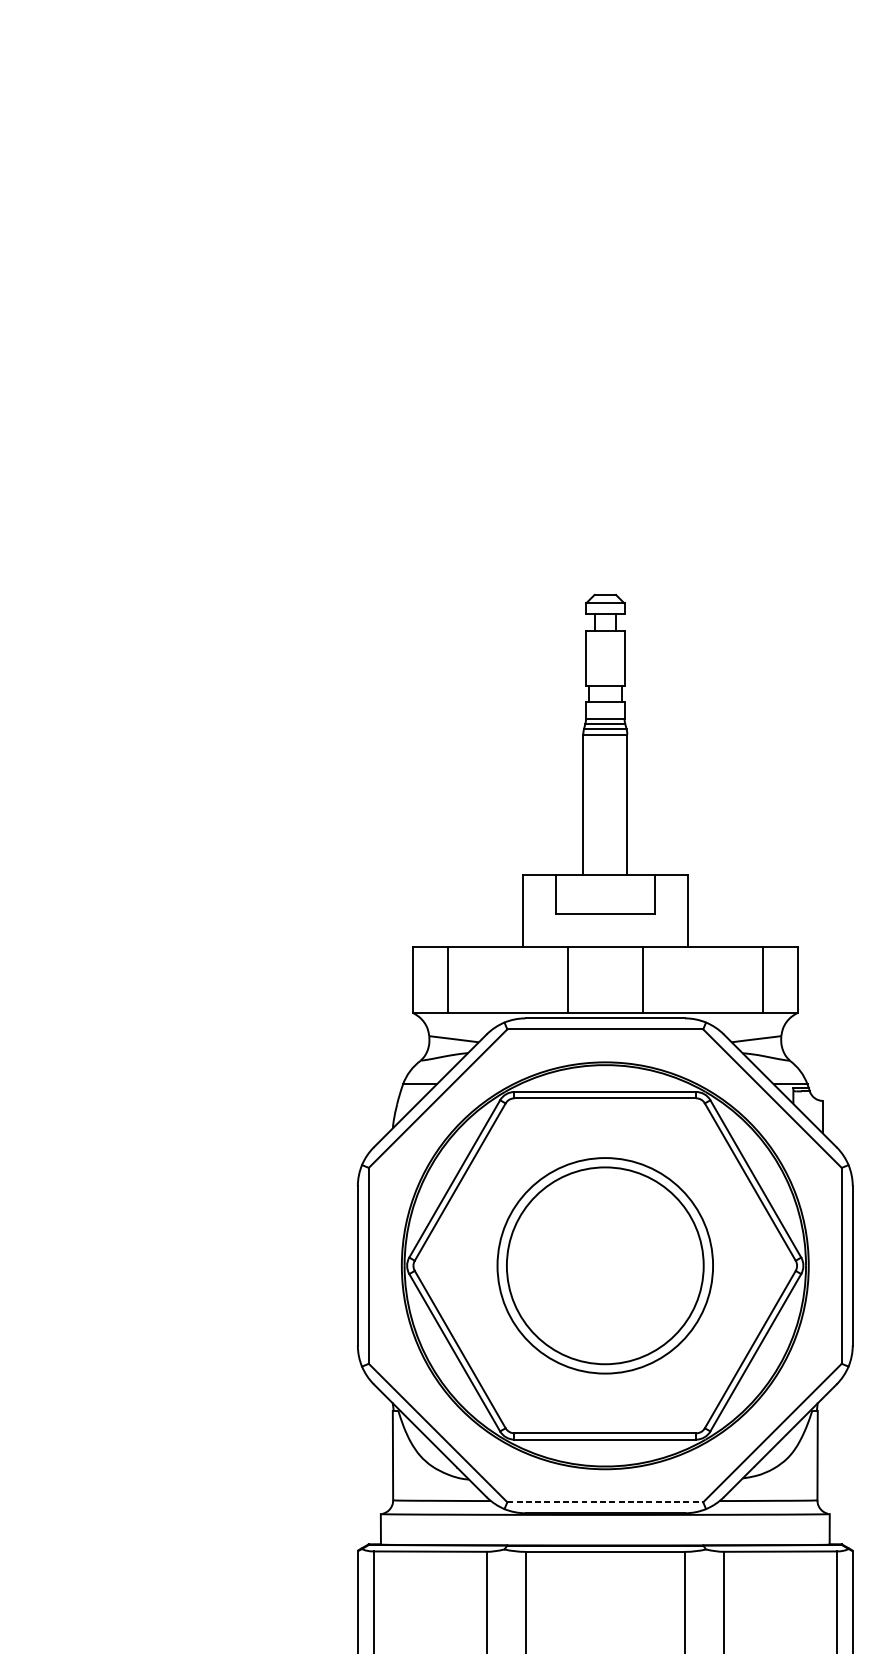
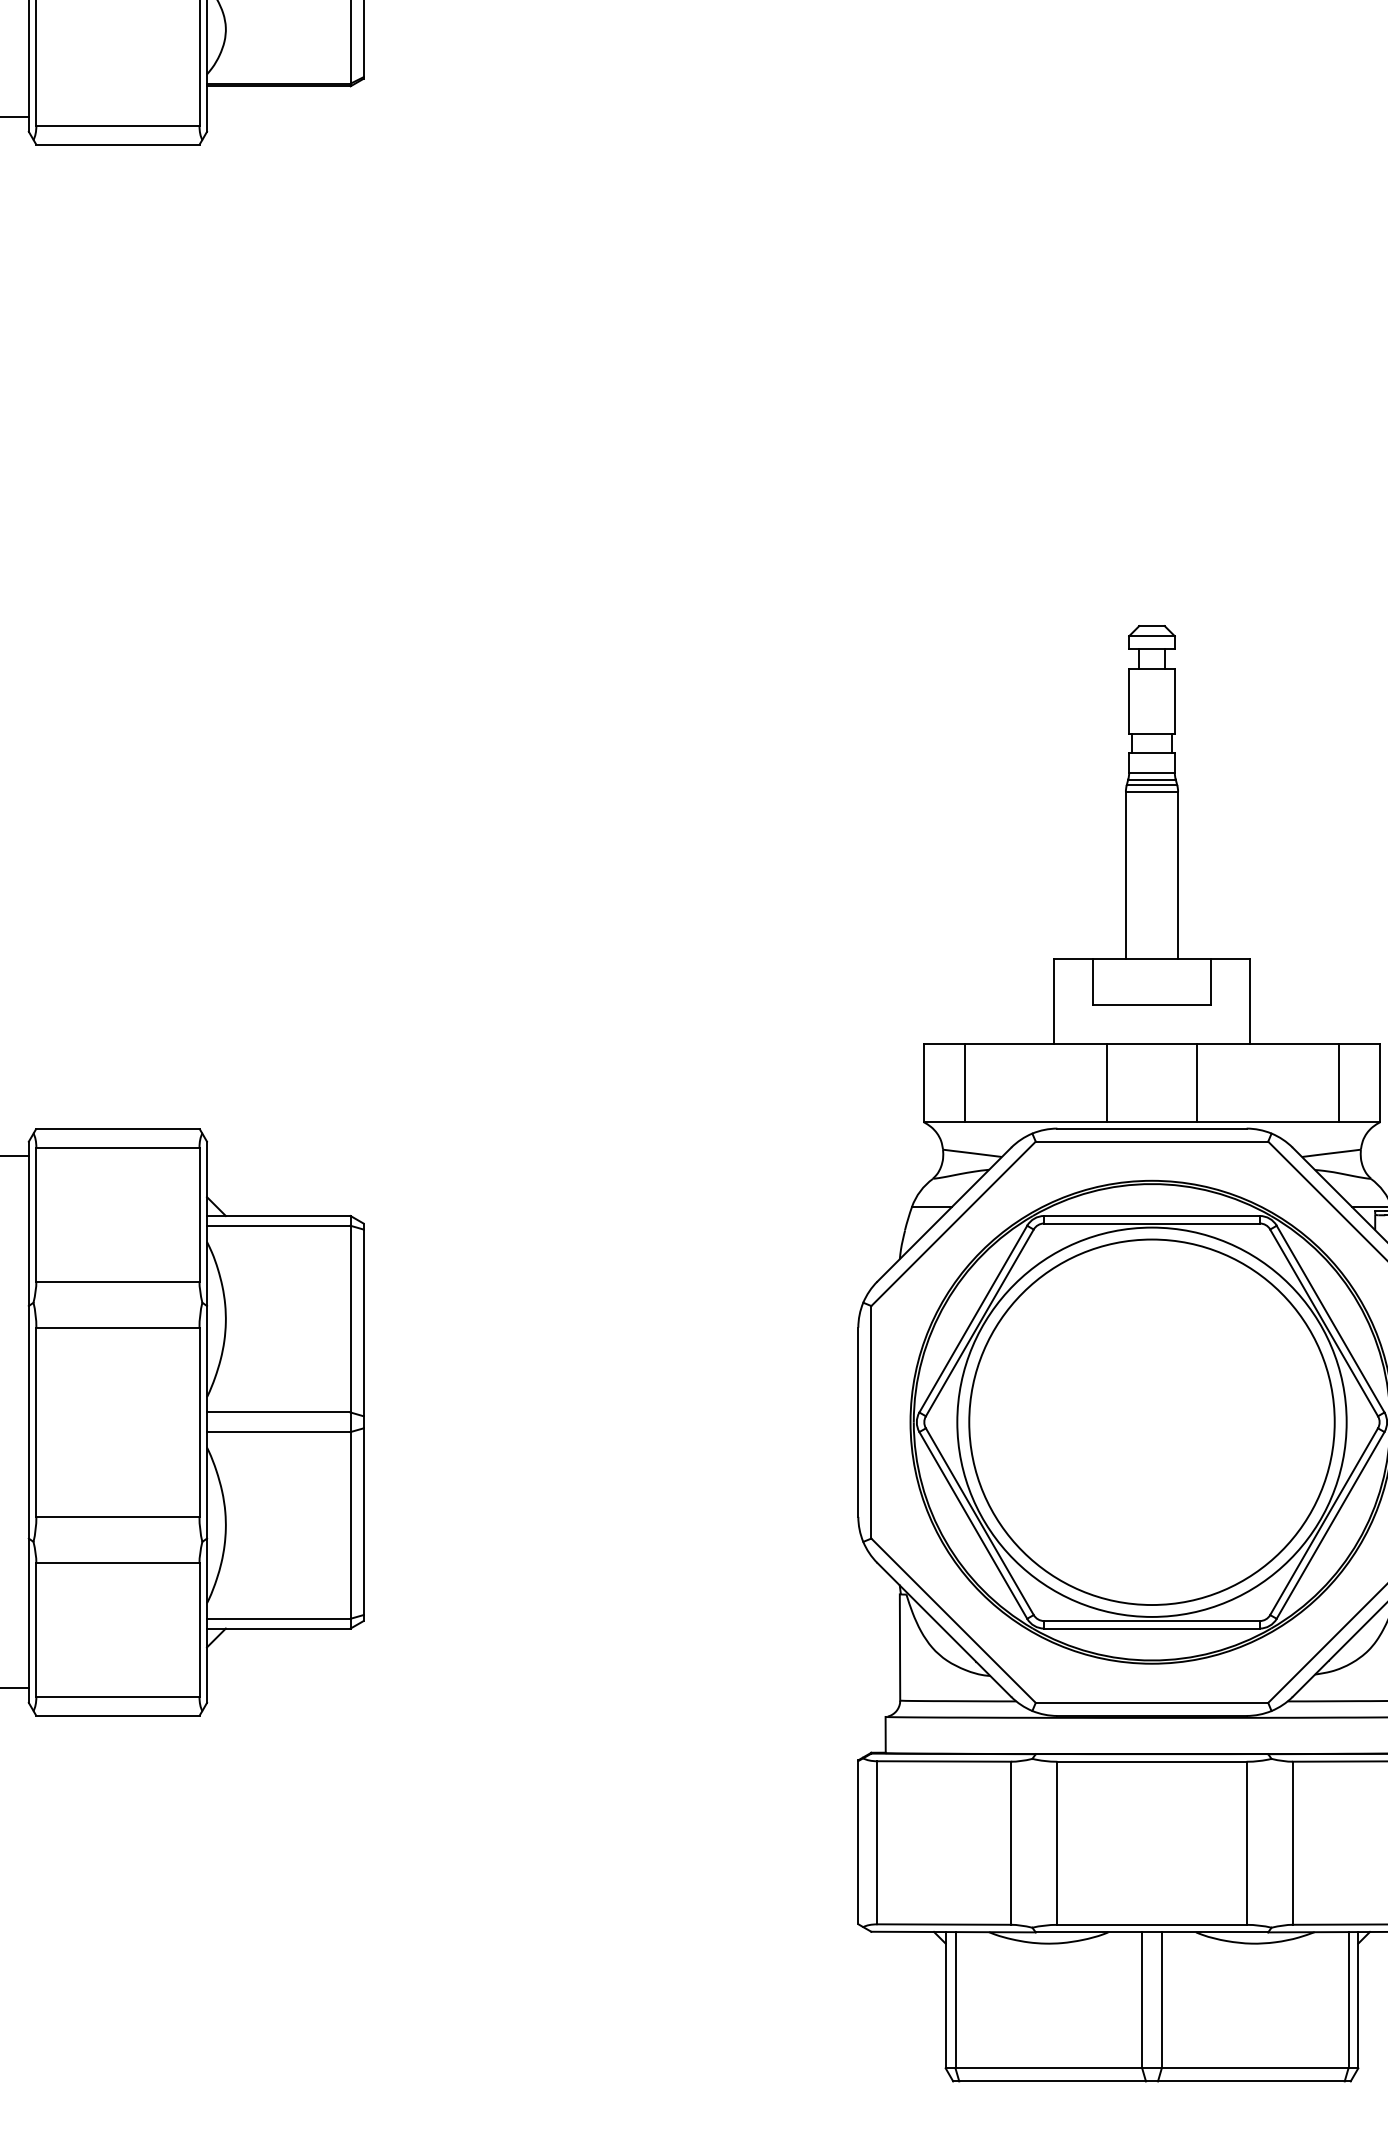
circle: (604, 1265) -> (1151, 1421), size x1.67
circle: (604, 1266) -> (1151, 1422), size x1.43
line: (605, 1501) -> (1152, 1702), dashed -> solid

